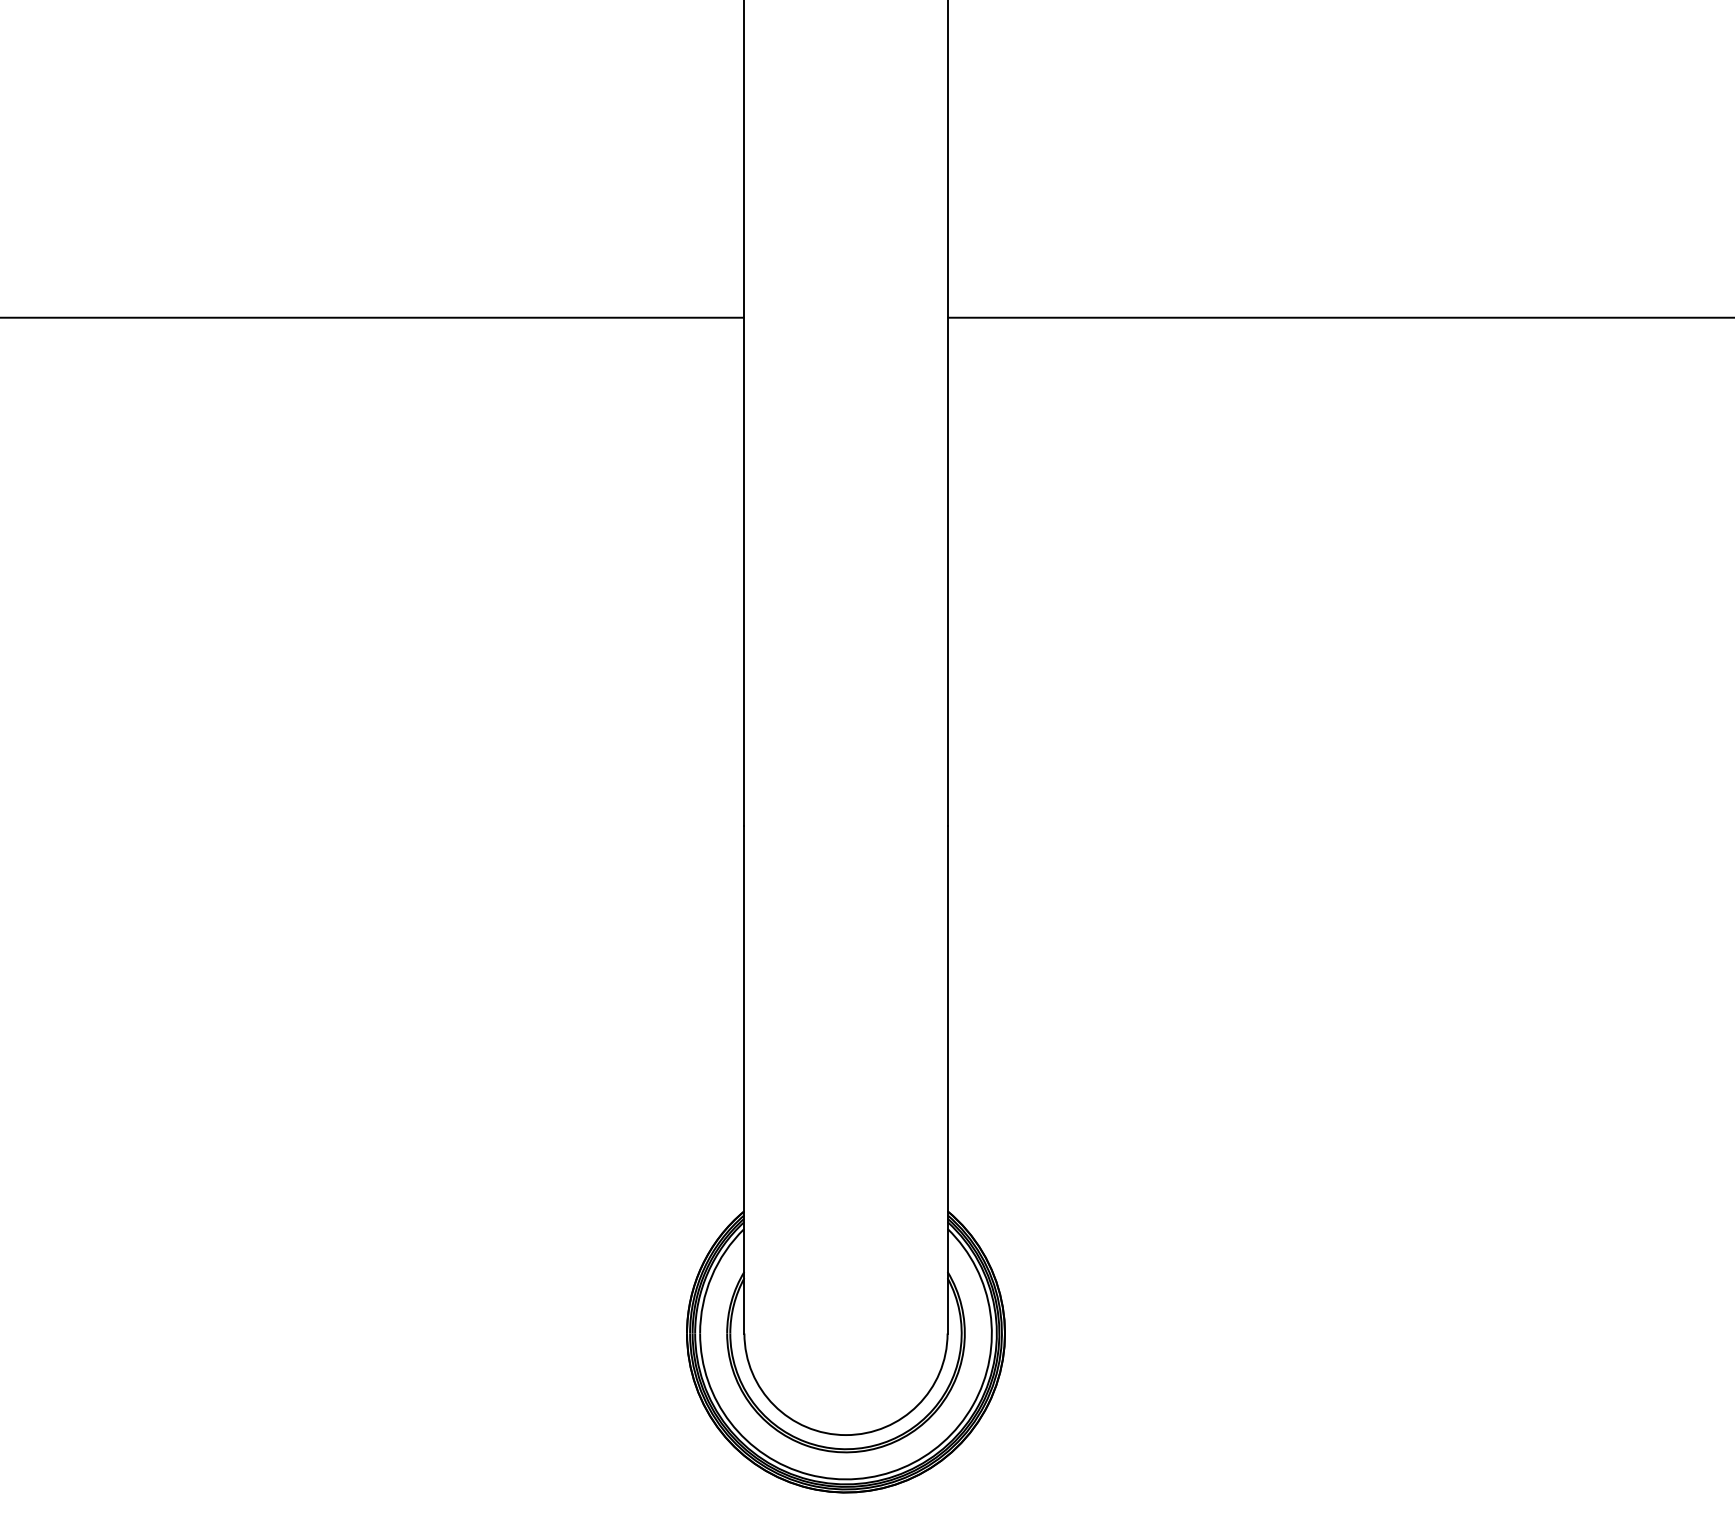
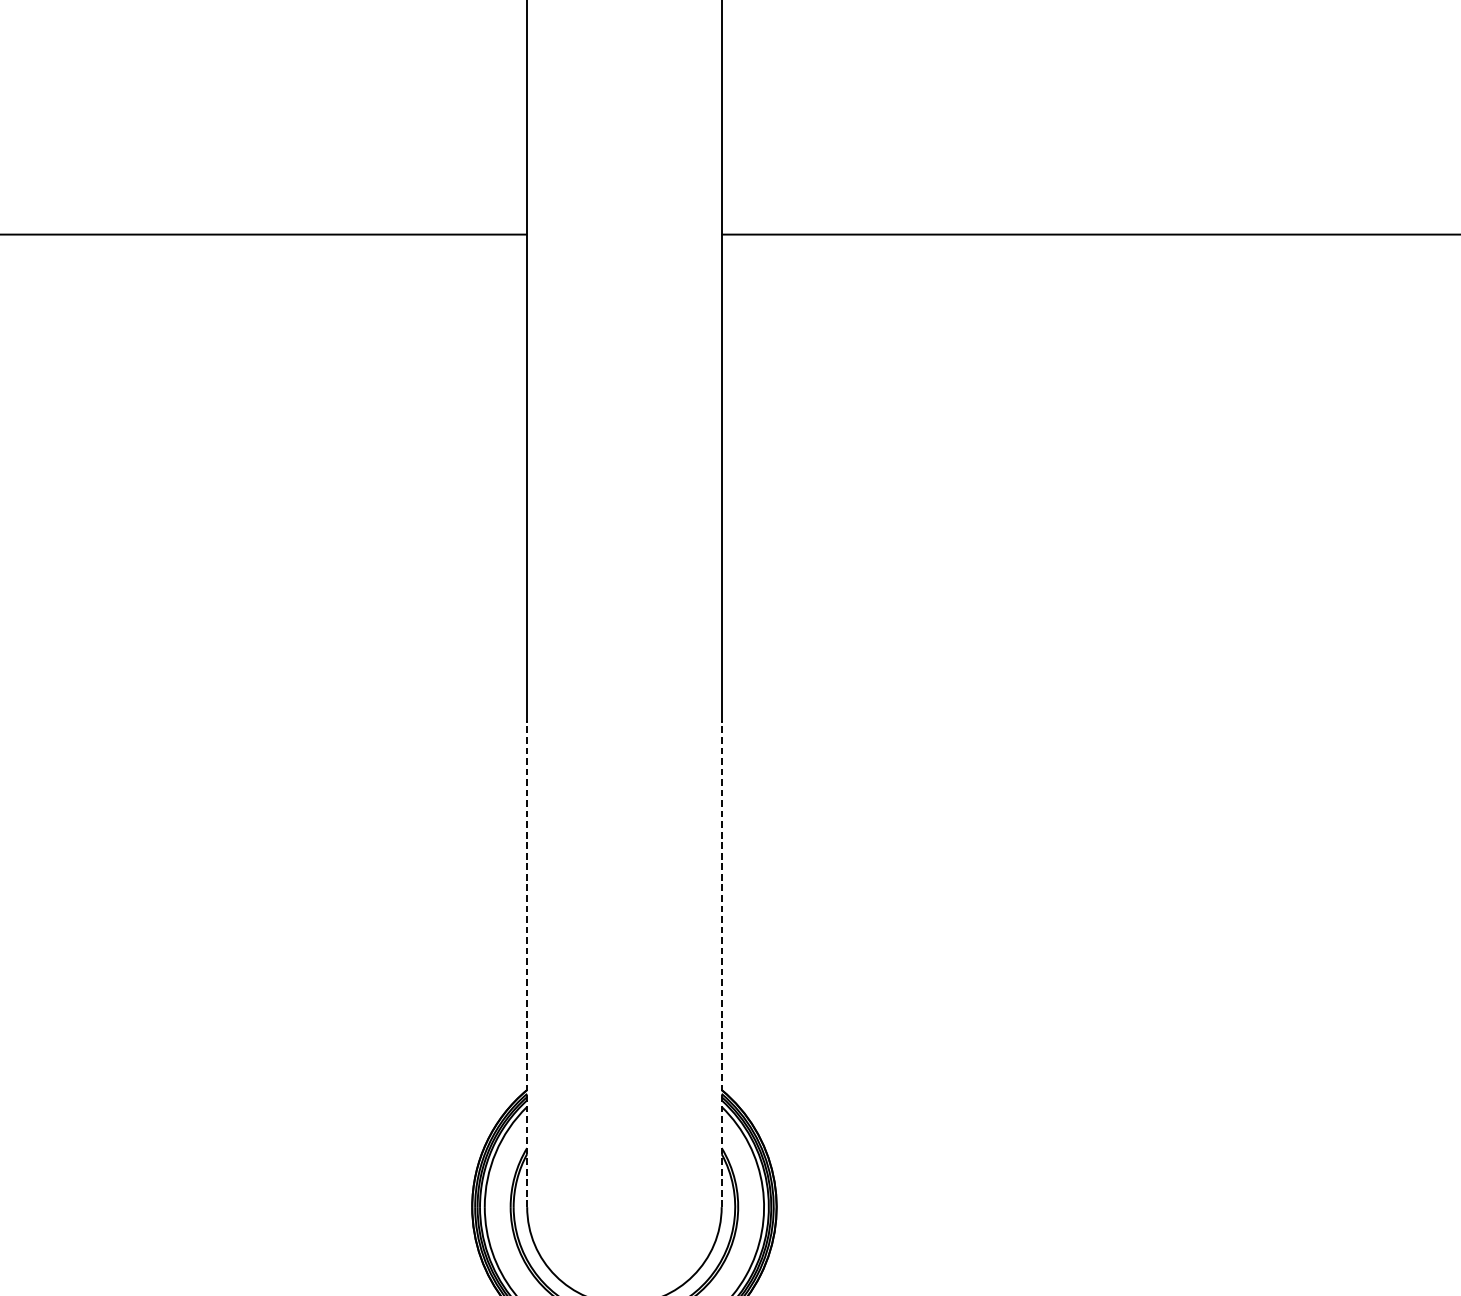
line: (744, 1079) -> (527, 963), solid -> dashed
line: (947, 1079) -> (721, 963), solid -> dashed

